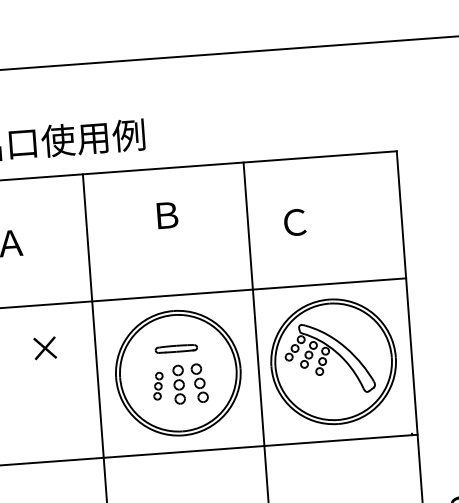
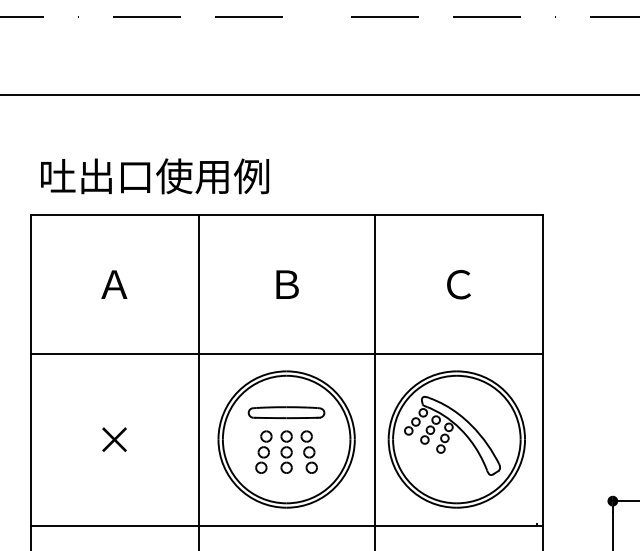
text: (167, 215) -> (287, 284), moved
text: (294, 222) -> (458, 284), moved
text: (45, 348) -> (114, 439), moved
part: (176, 348) -> (286, 412), size x1.67
part: (158, 385) -> (263, 451), size x1.43

